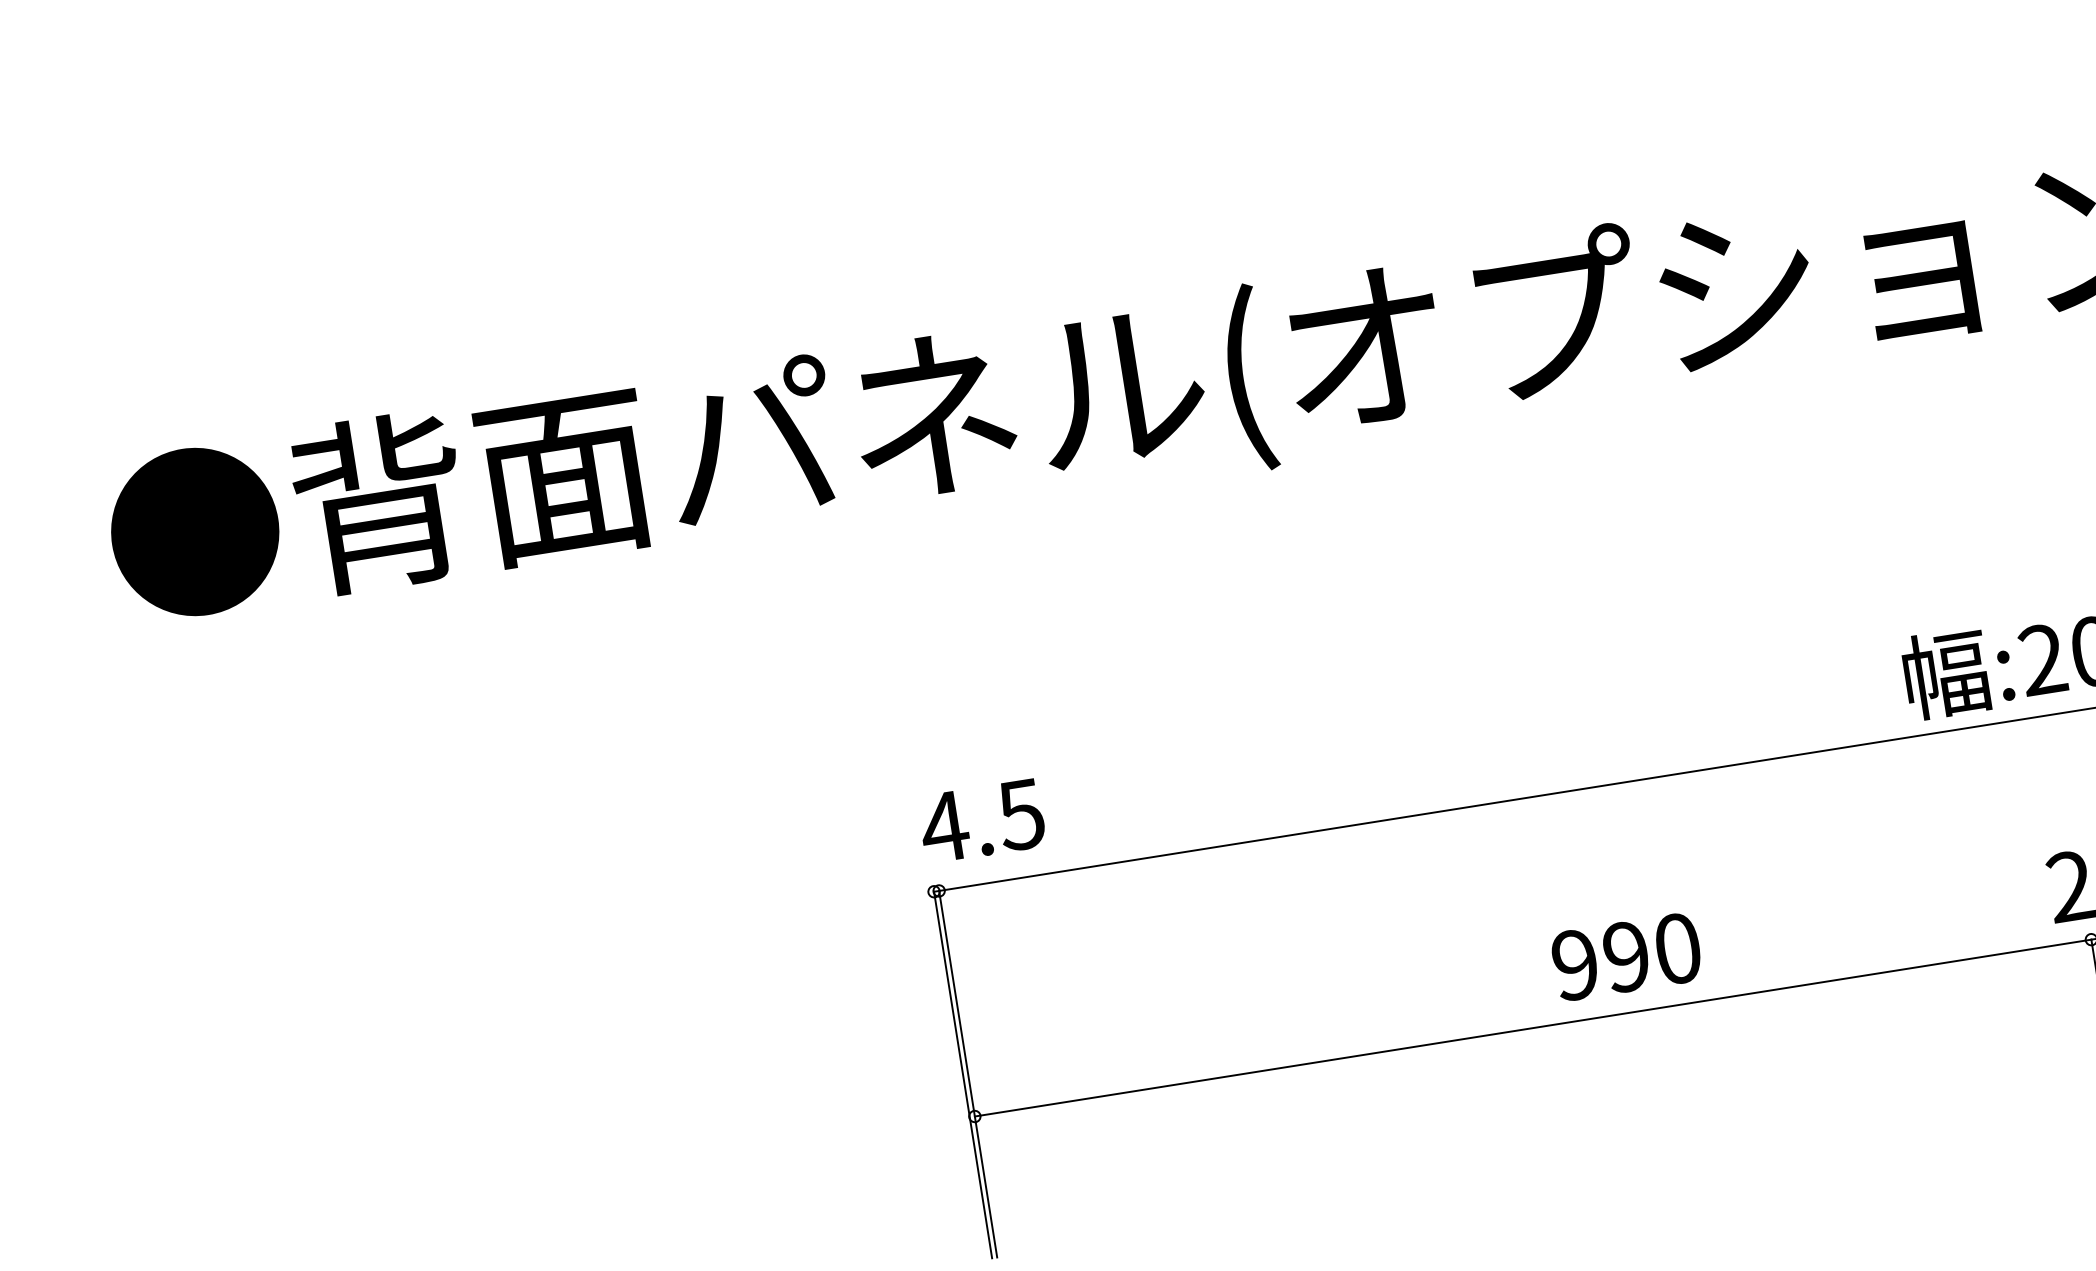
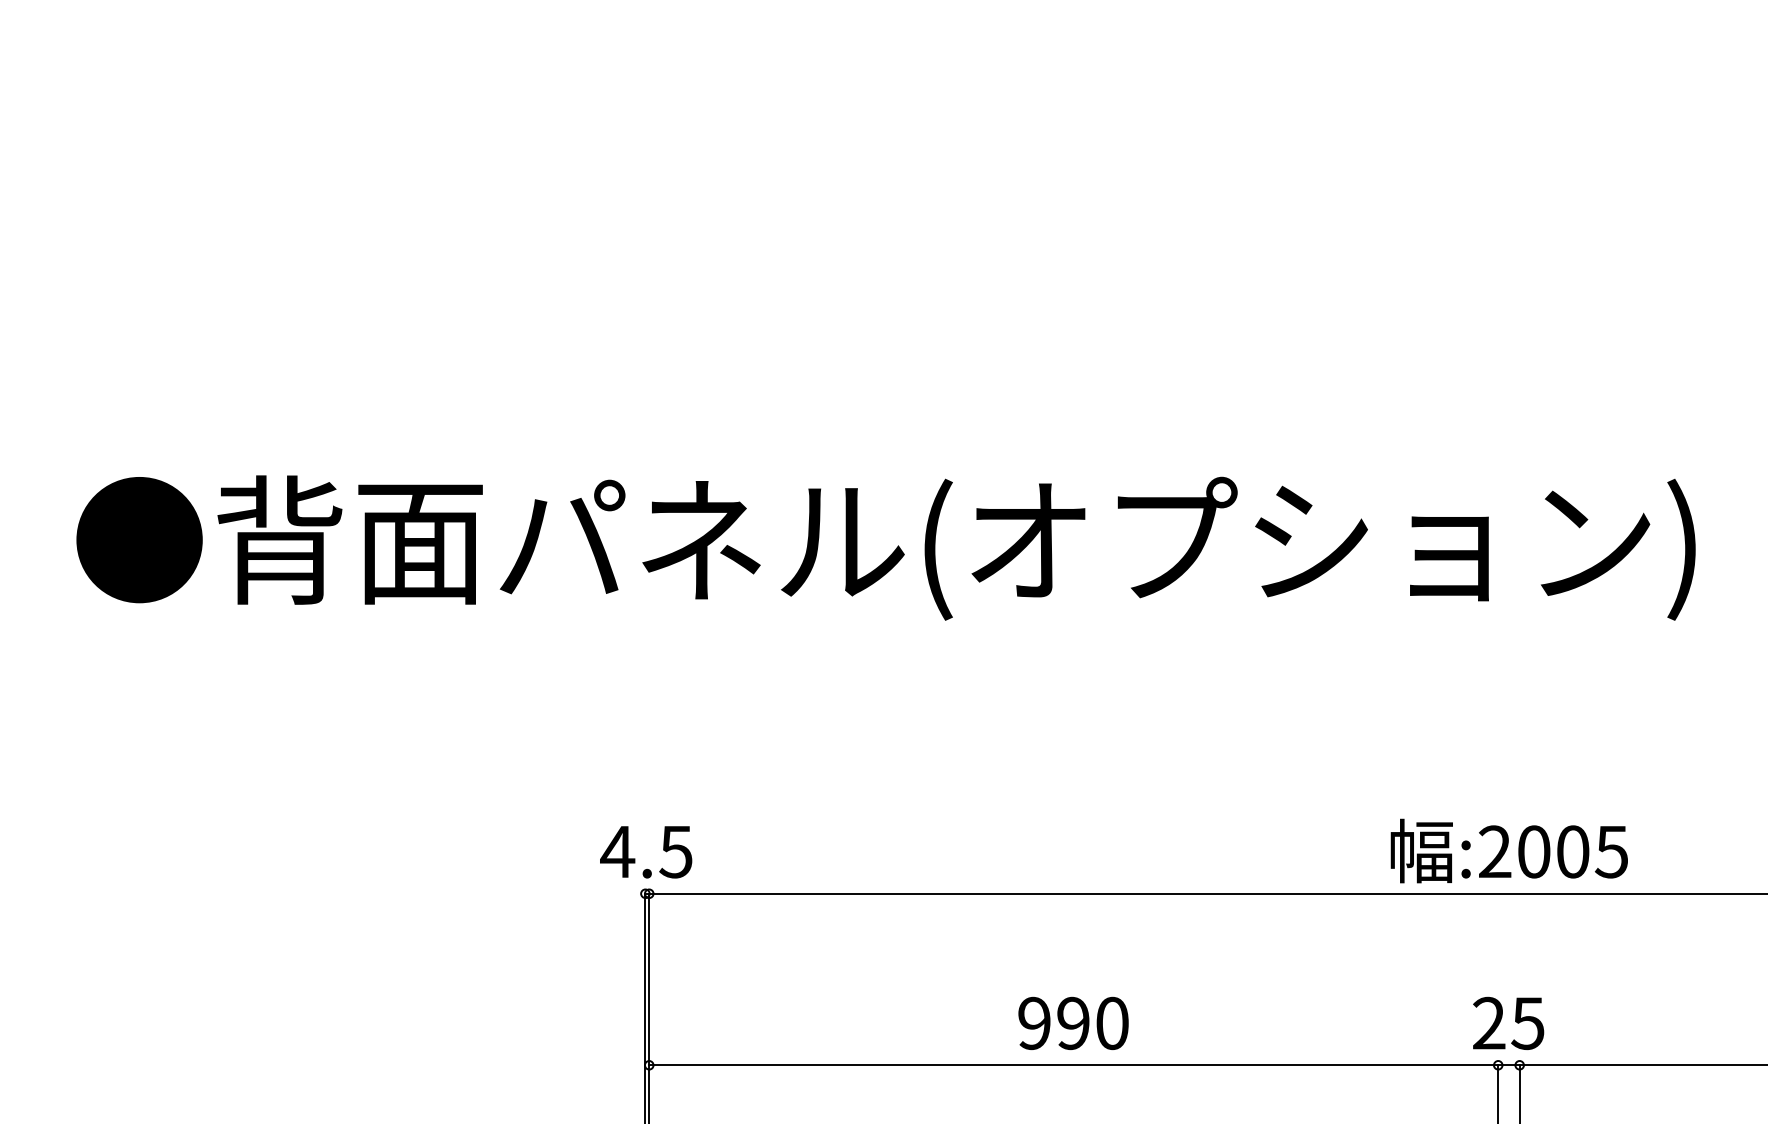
text: (982, 821) -> (646, 852), moved
text: (1626, 955) -> (1073, 1022), moved

